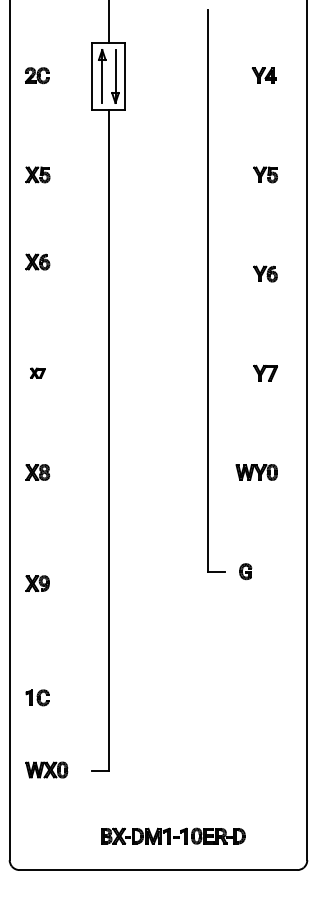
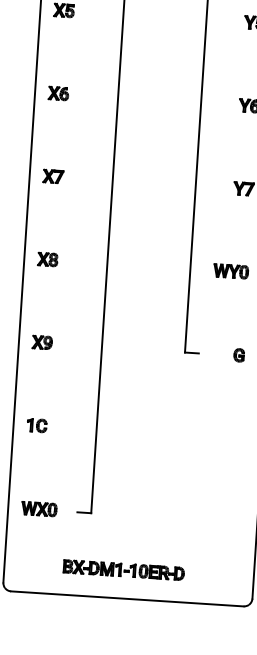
part: (37, 261) -> (58, 93), moved
part: (37, 372) -> (53, 175), size x1.67
part: (245, 571) -> (238, 355), moved
part: (37, 583) -> (42, 342), moved
part: (37, 697) -> (36, 425), moved
part: (173, 835) -> (124, 569), moved

